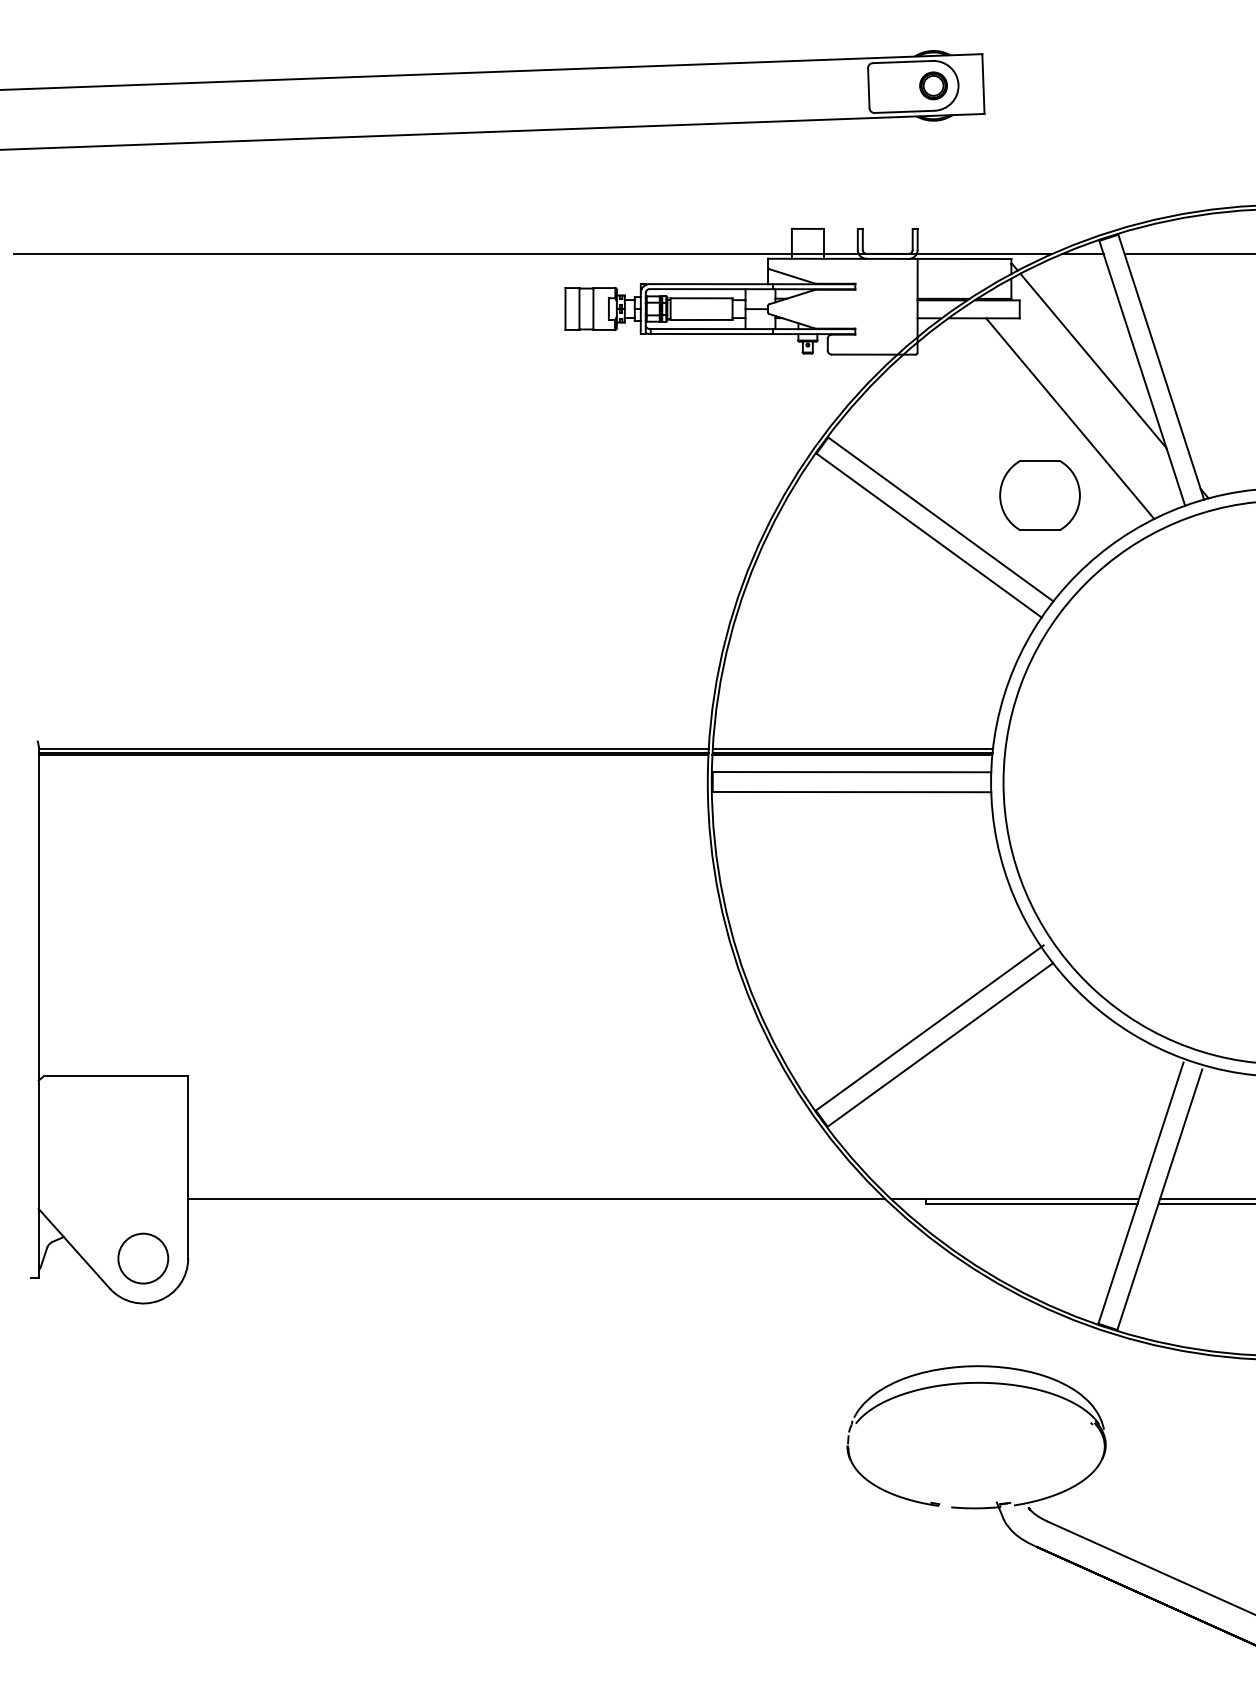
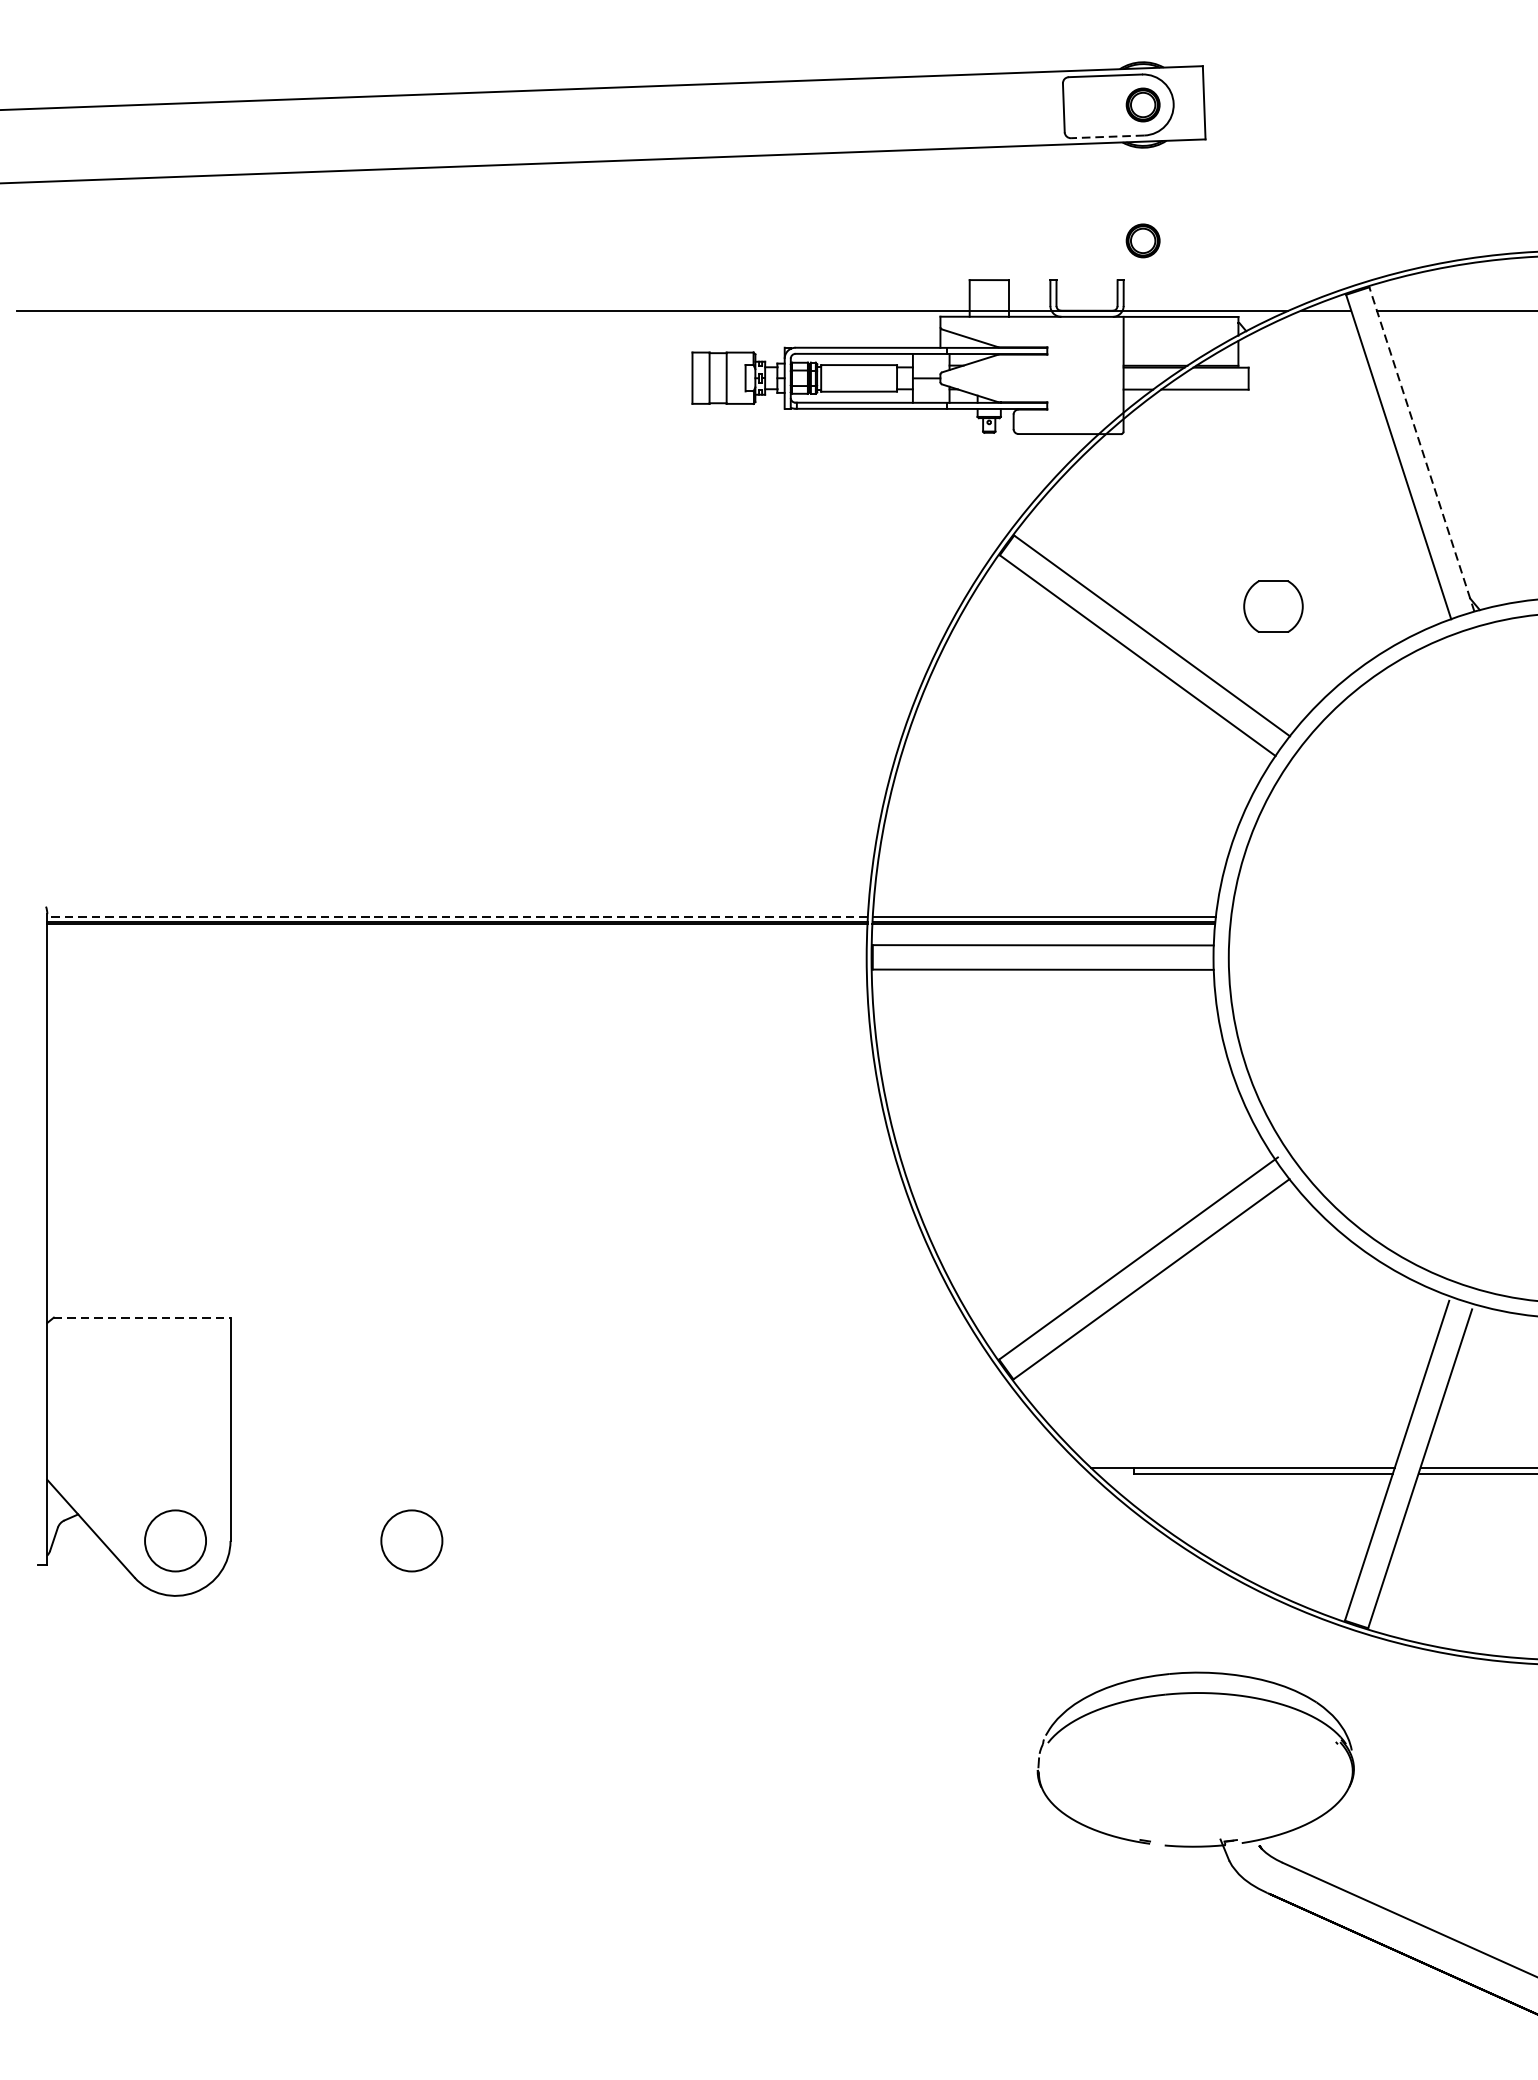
line: (904, 111) -> (1107, 136), solid -> dashed
part: (933, 196) -> (1143, 240), added
line: (1093, 360) -> (1338, 441), removed
line: (1161, 366) -> (1422, 448), solid -> dashed
line: (1070, 418) -> (1310, 512), removed
part: (1039, 495) -> (1272, 606), size x0.6
line: (373, 748) -> (457, 916), solid -> dashed
line: (116, 1076) -> (142, 1317), solid -> dashed
line: (536, 1198) -> (656, 1467), removed
circle: (336, 1258) -> (412, 1540), added

